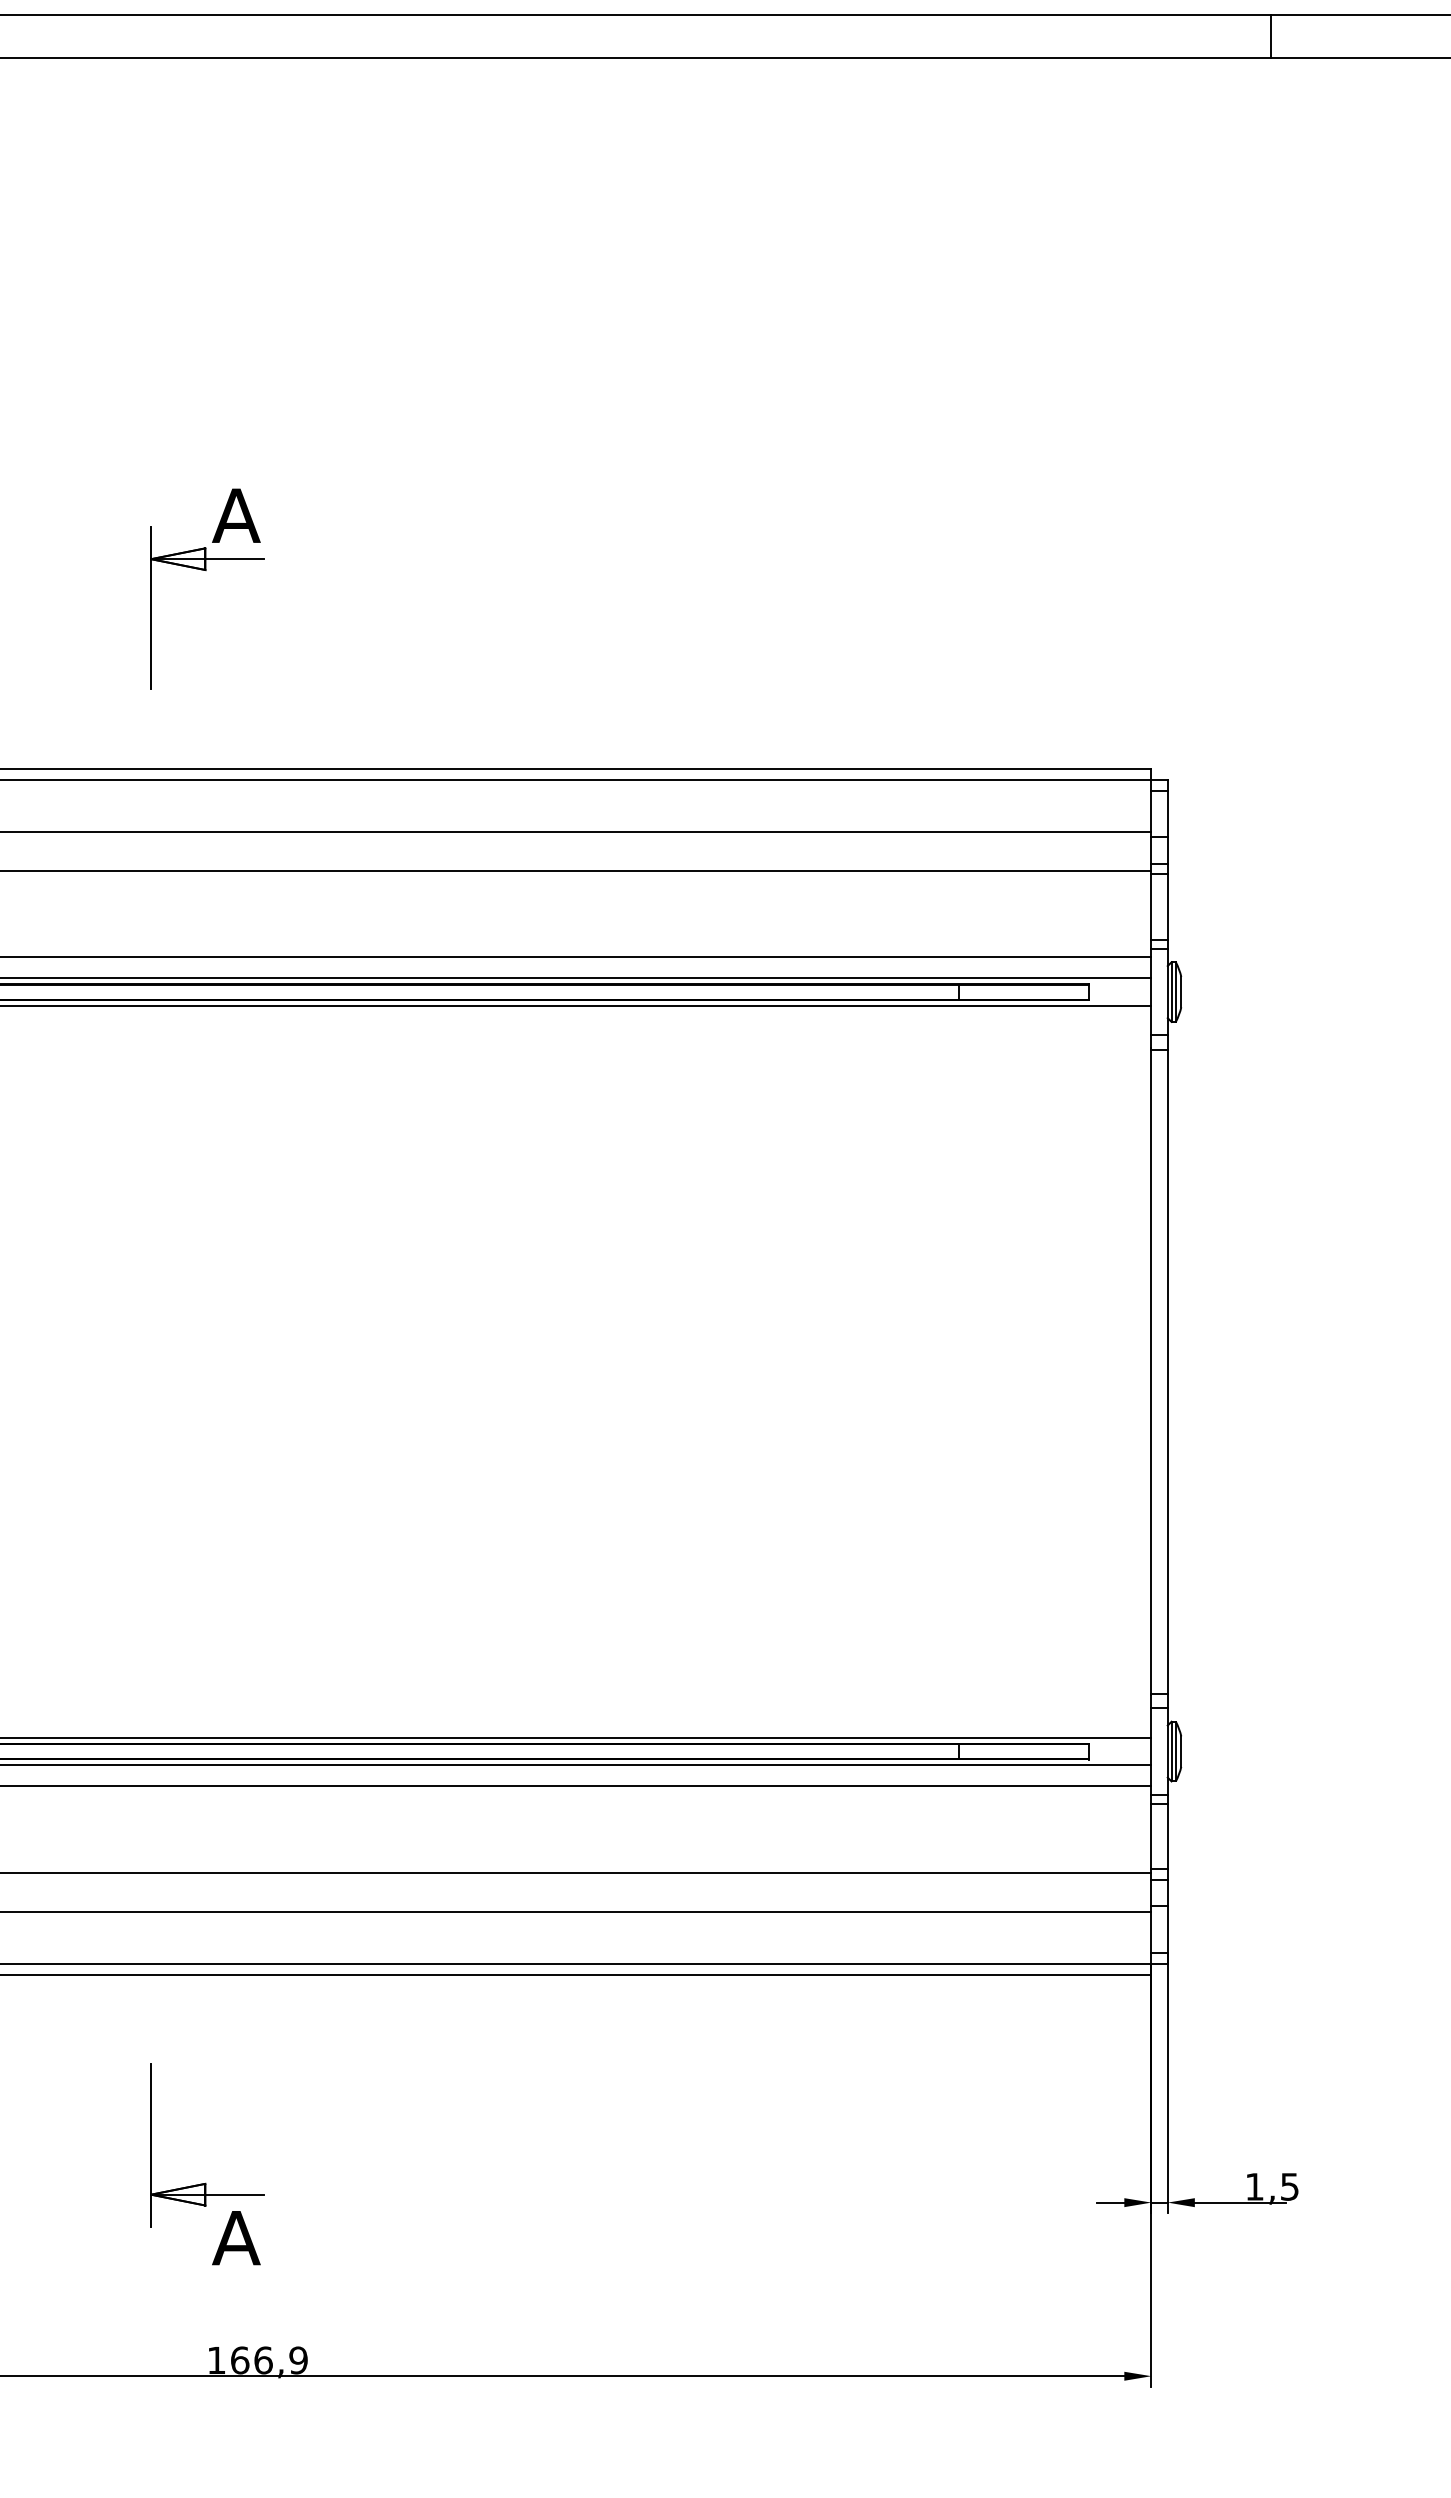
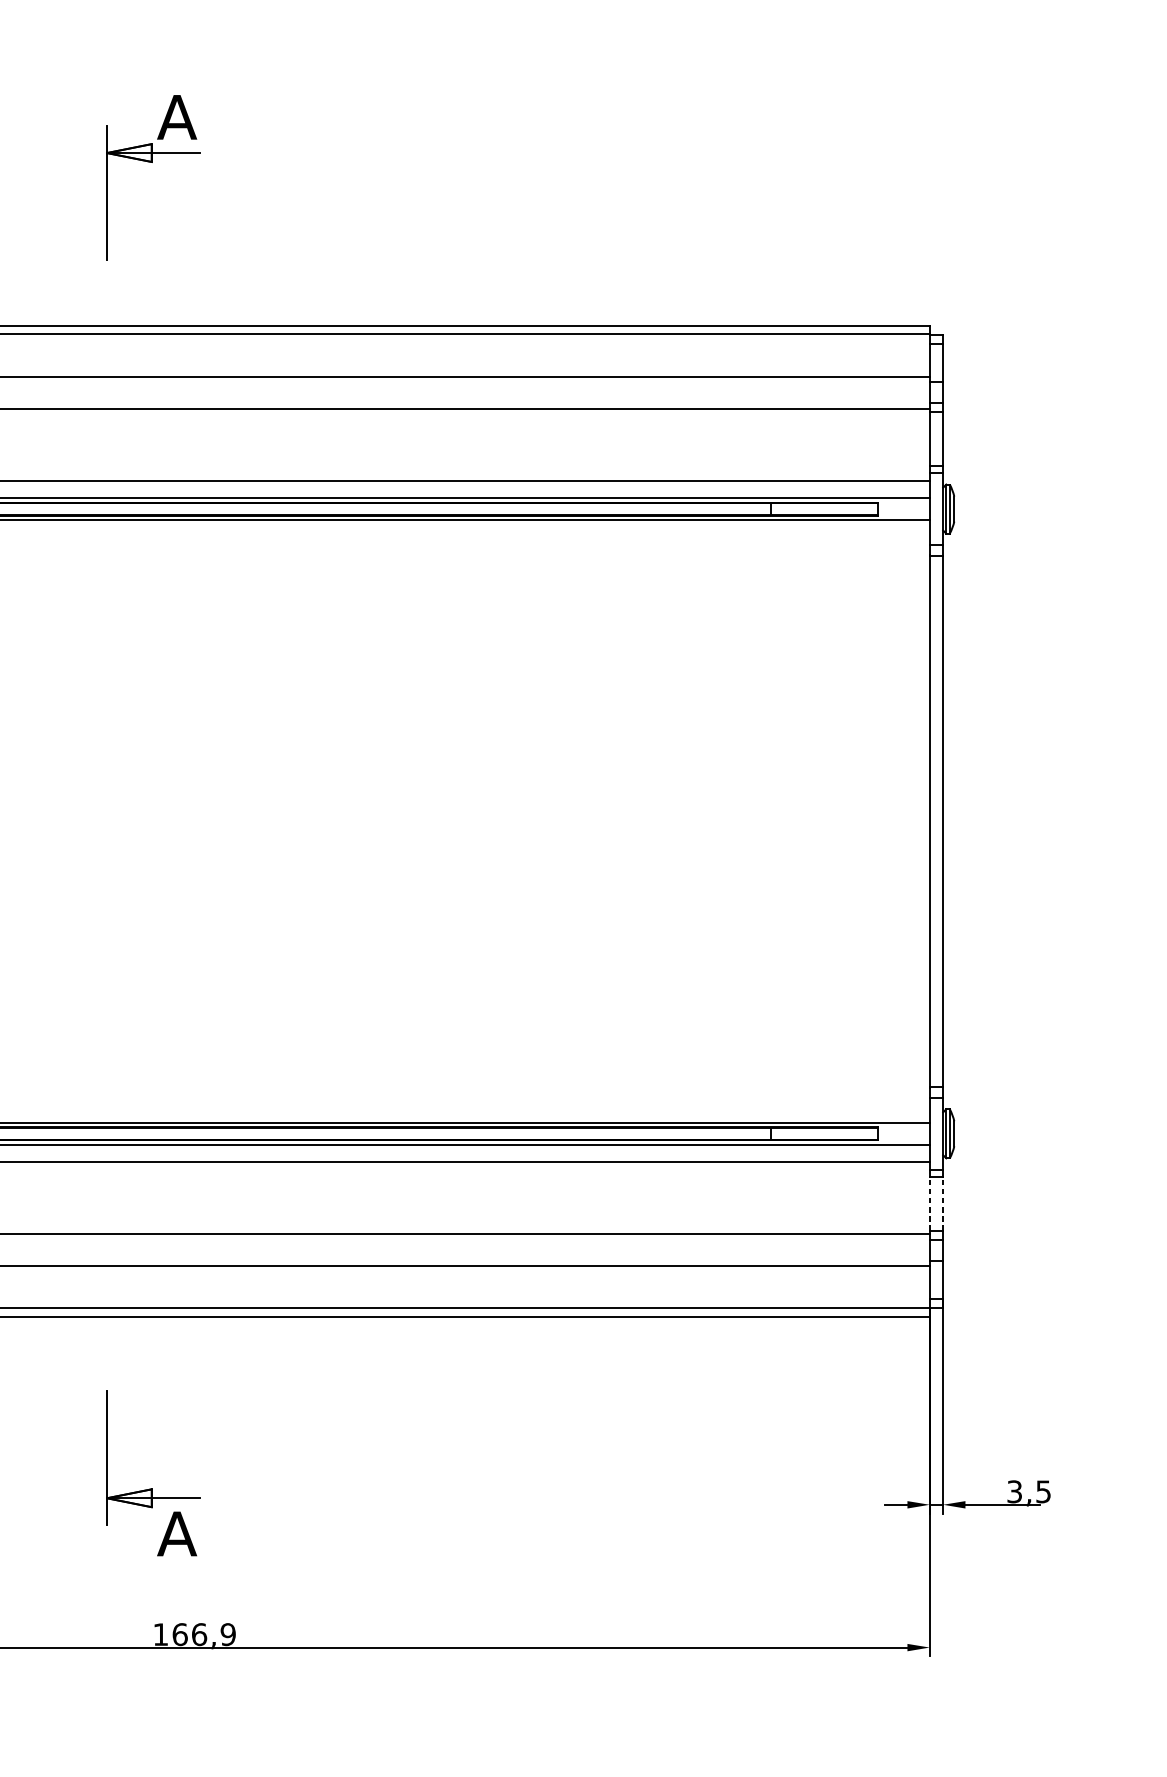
line: (1151, 1836) -> (929, 1203), solid -> dashed
line: (1167, 1836) -> (942, 1203), solid -> dashed
text: (1254, 2186) -> (1014, 1491), 1,5 -> 3,5

